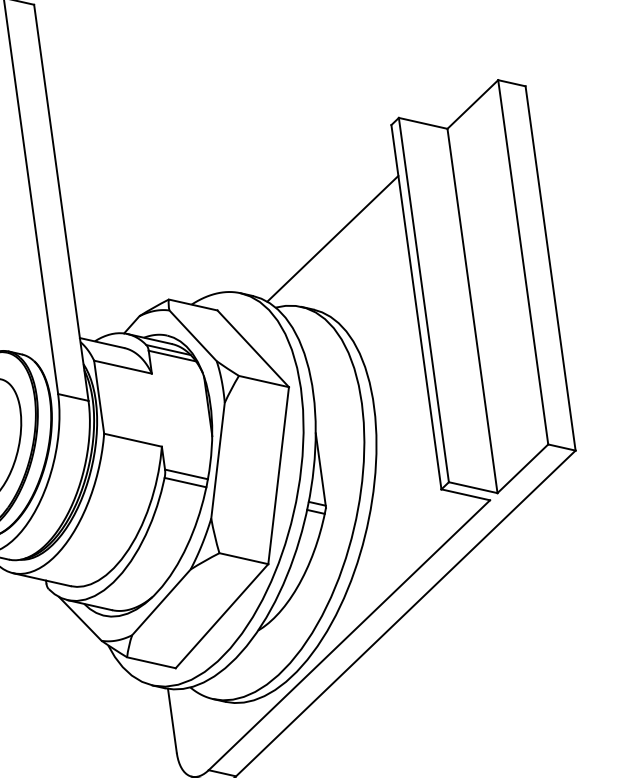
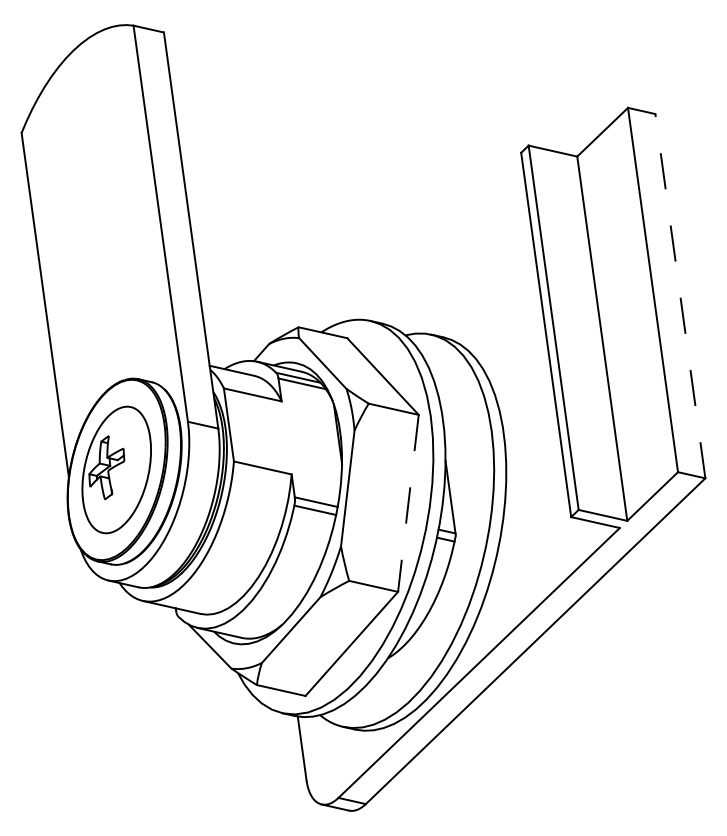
line: (332, 238) -> (462, 266), removed
line: (550, 268) -> (680, 296), solid -> dashed
line: (278, 475) -> (408, 503), solid -> dashed

